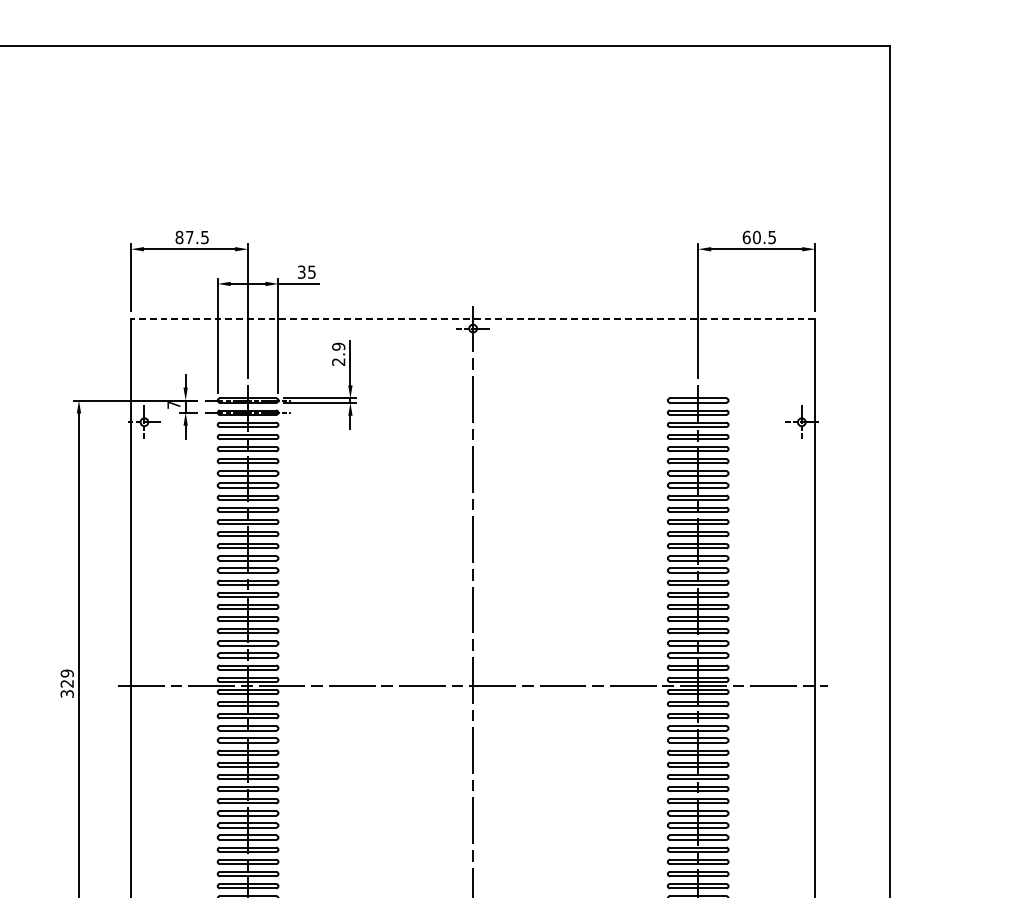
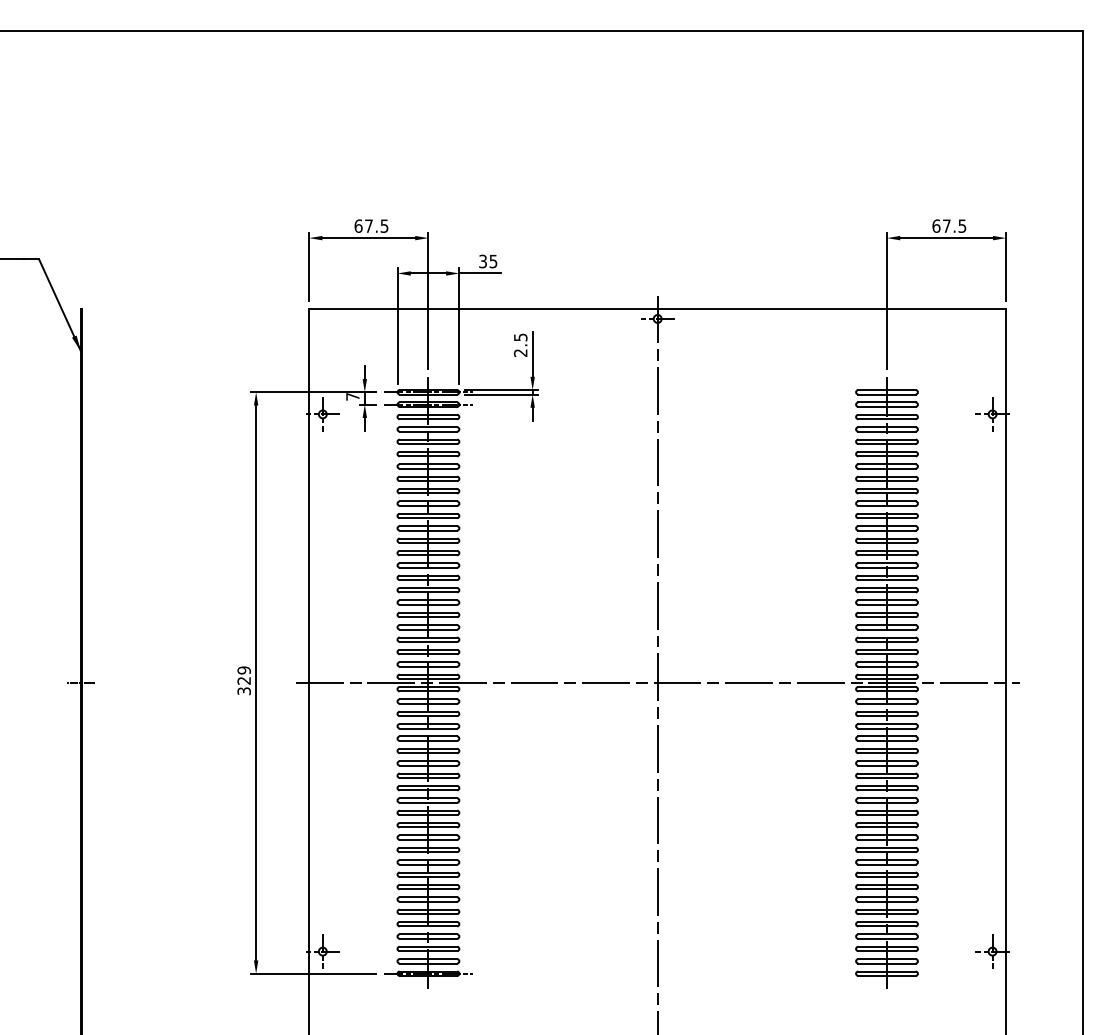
text: (179, 236) -> (358, 225), 87.5 -> 67.5
text: (756, 236) -> (946, 225), 60.5 -> 67.5
line: (472, 318) -> (657, 308), dashed -> solid
text: (338, 346) -> (520, 337), 2.9 -> 2.5

